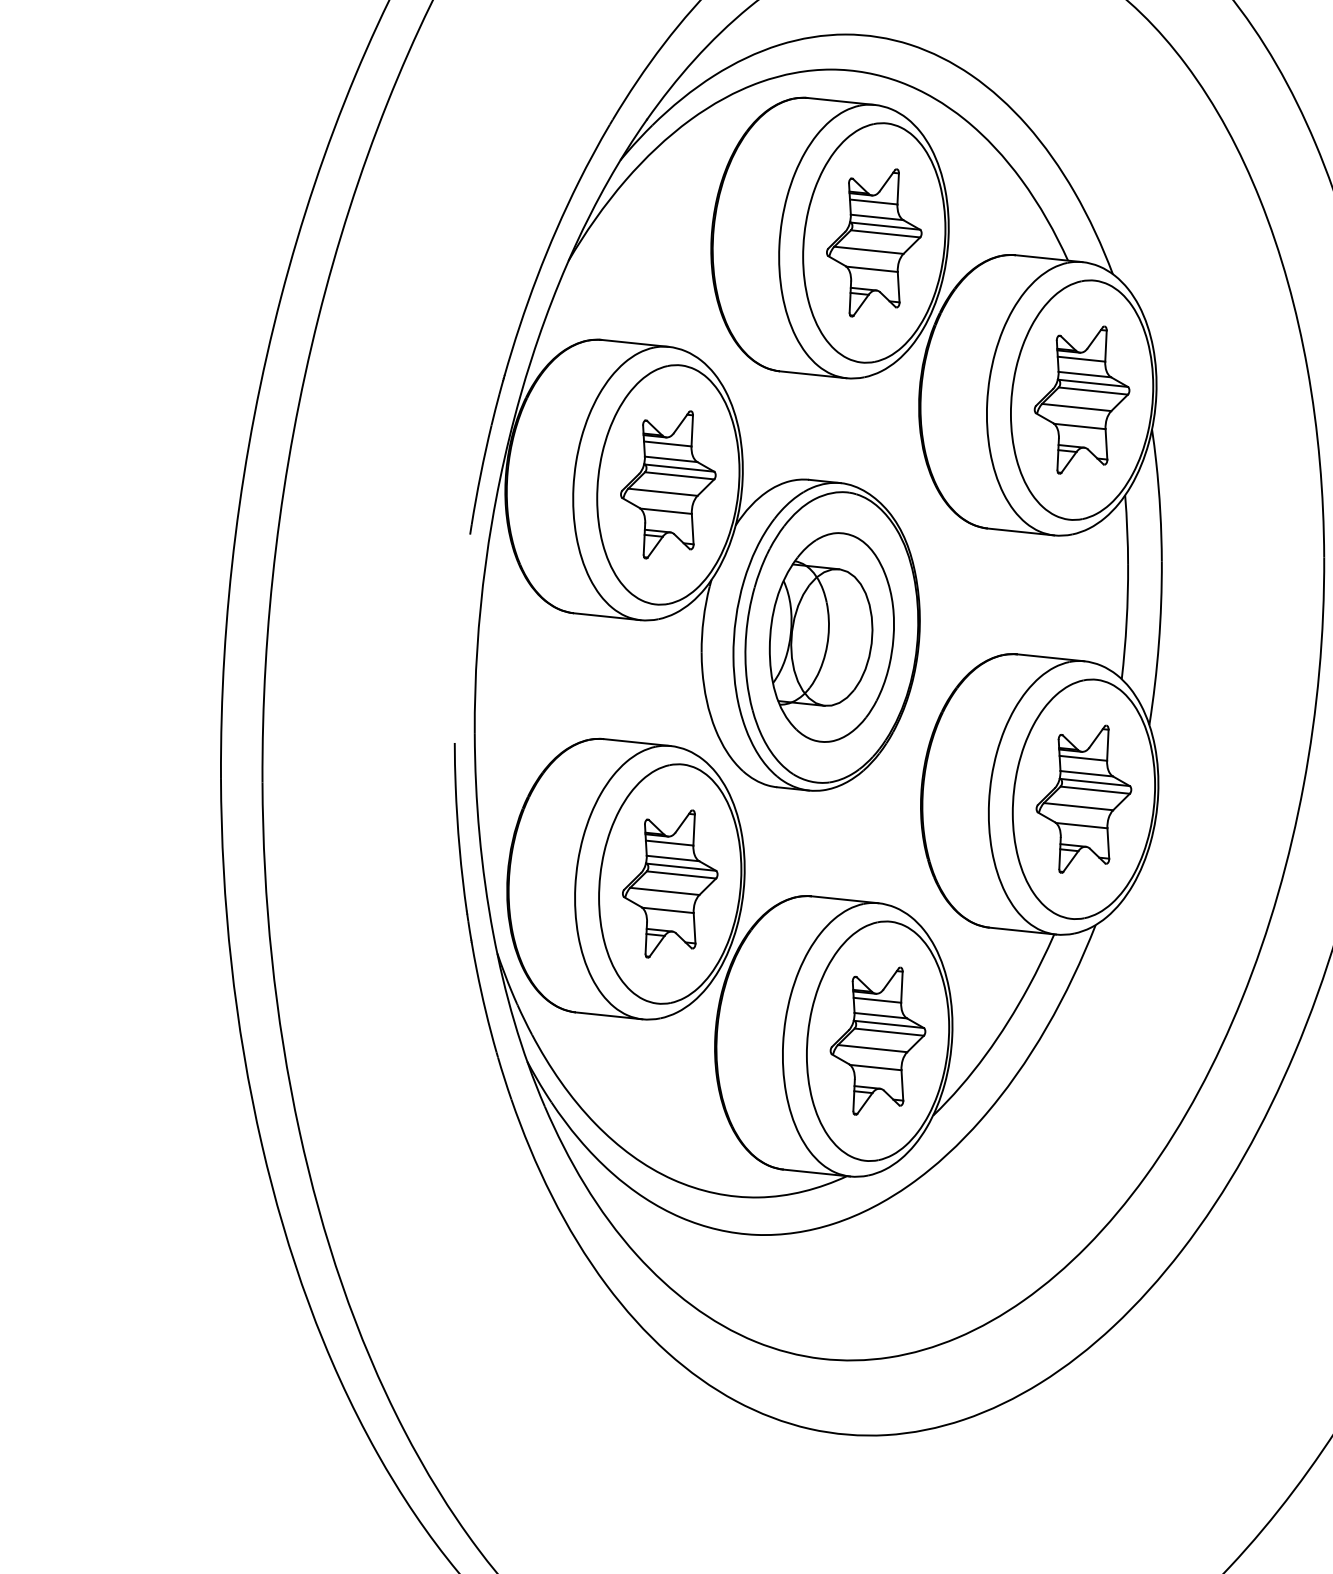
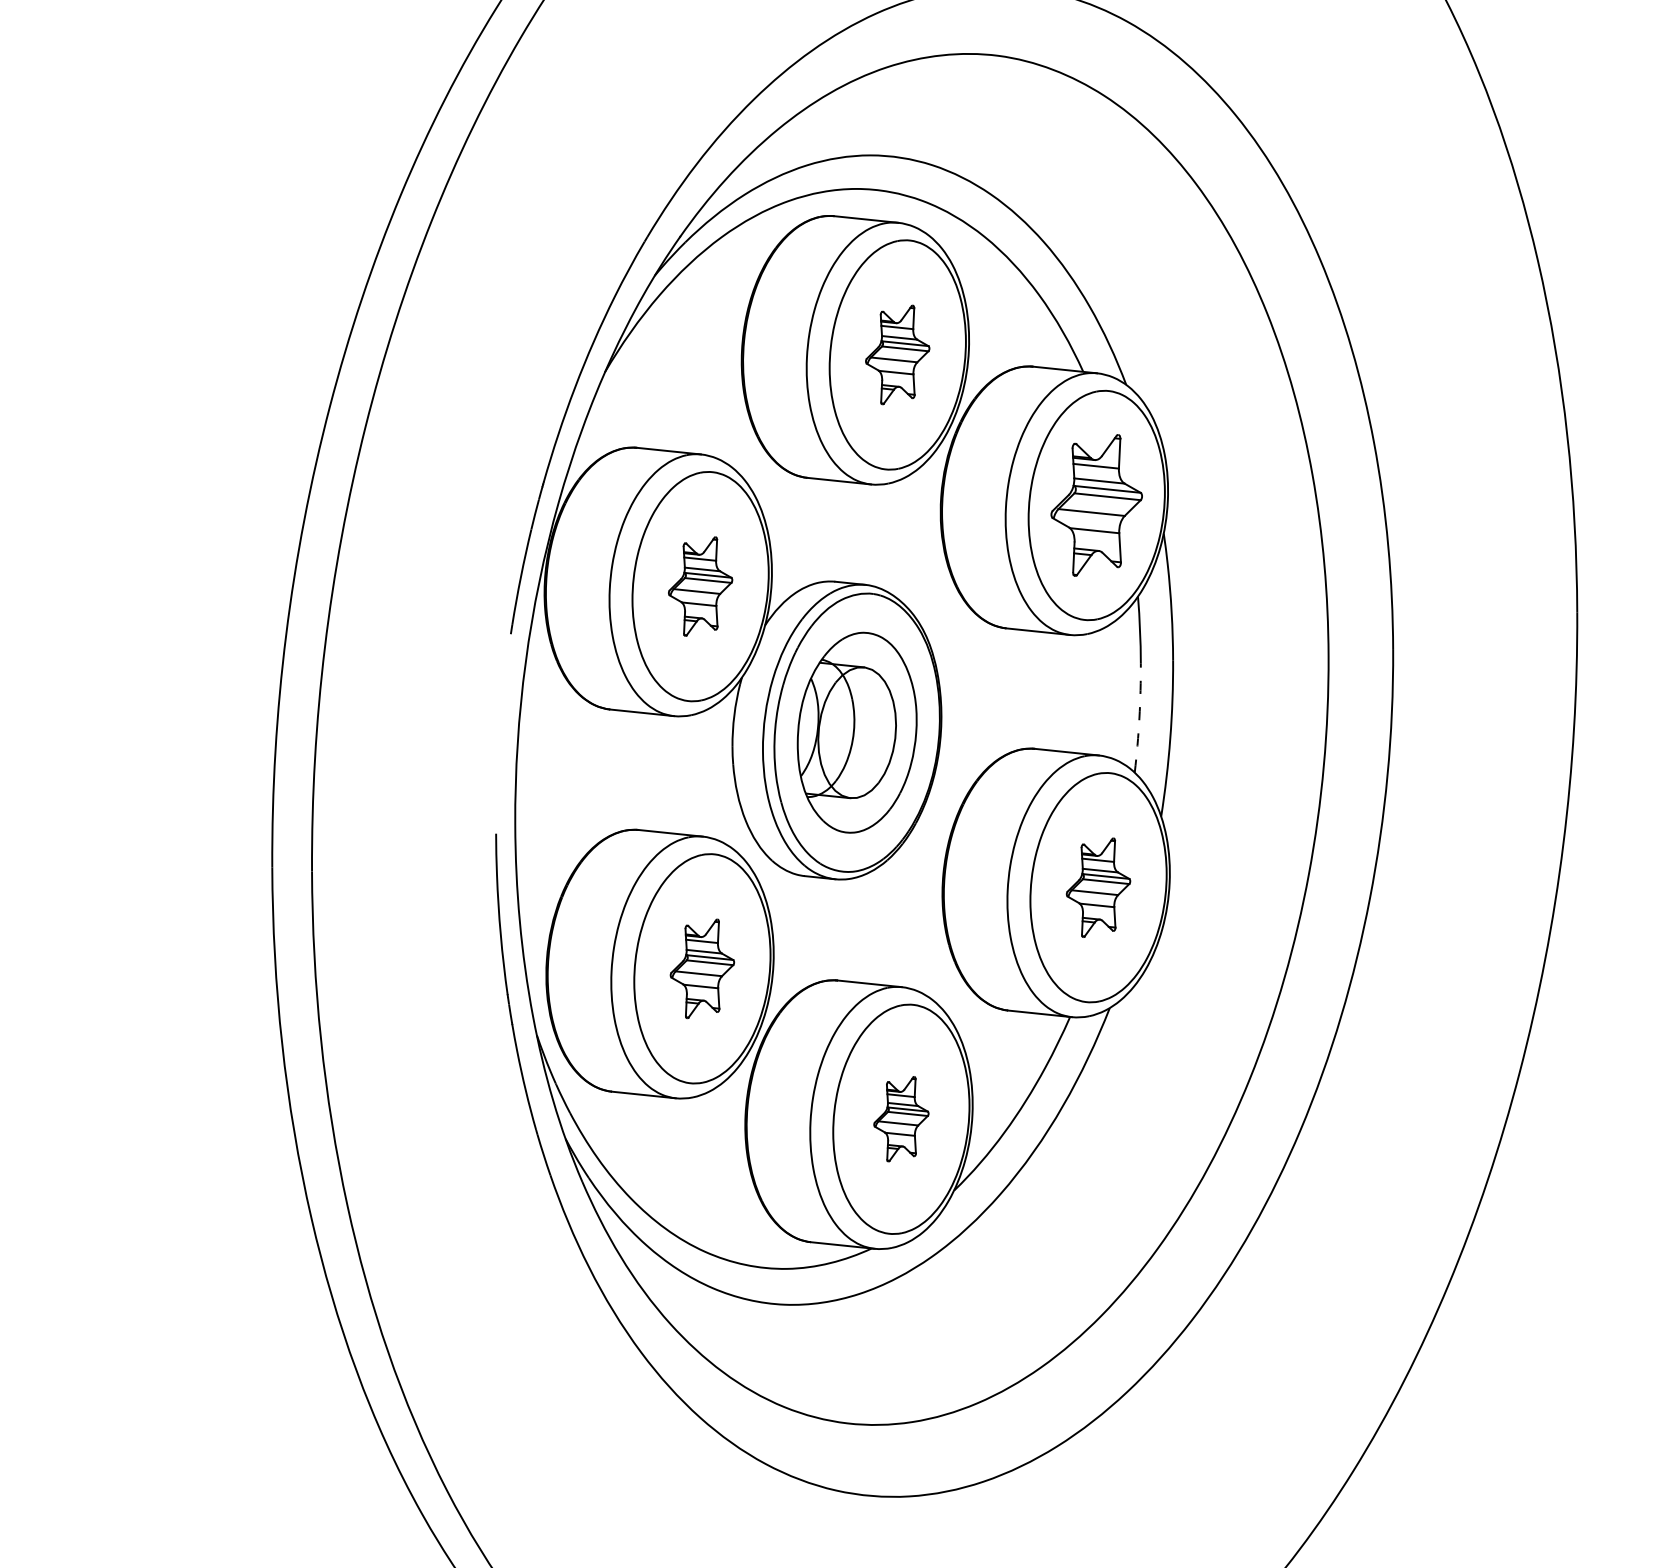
part: (873, 242) -> (897, 354), size x0.7
part: (668, 484) -> (700, 586), size x0.7
arc: (1126, 622) -> (1139, 718), solid -> dashed
part: (1083, 799) -> (1098, 887), size x0.7
part: (670, 883) -> (702, 968), size x0.7
part: (878, 1040) -> (901, 1118), size x0.6

